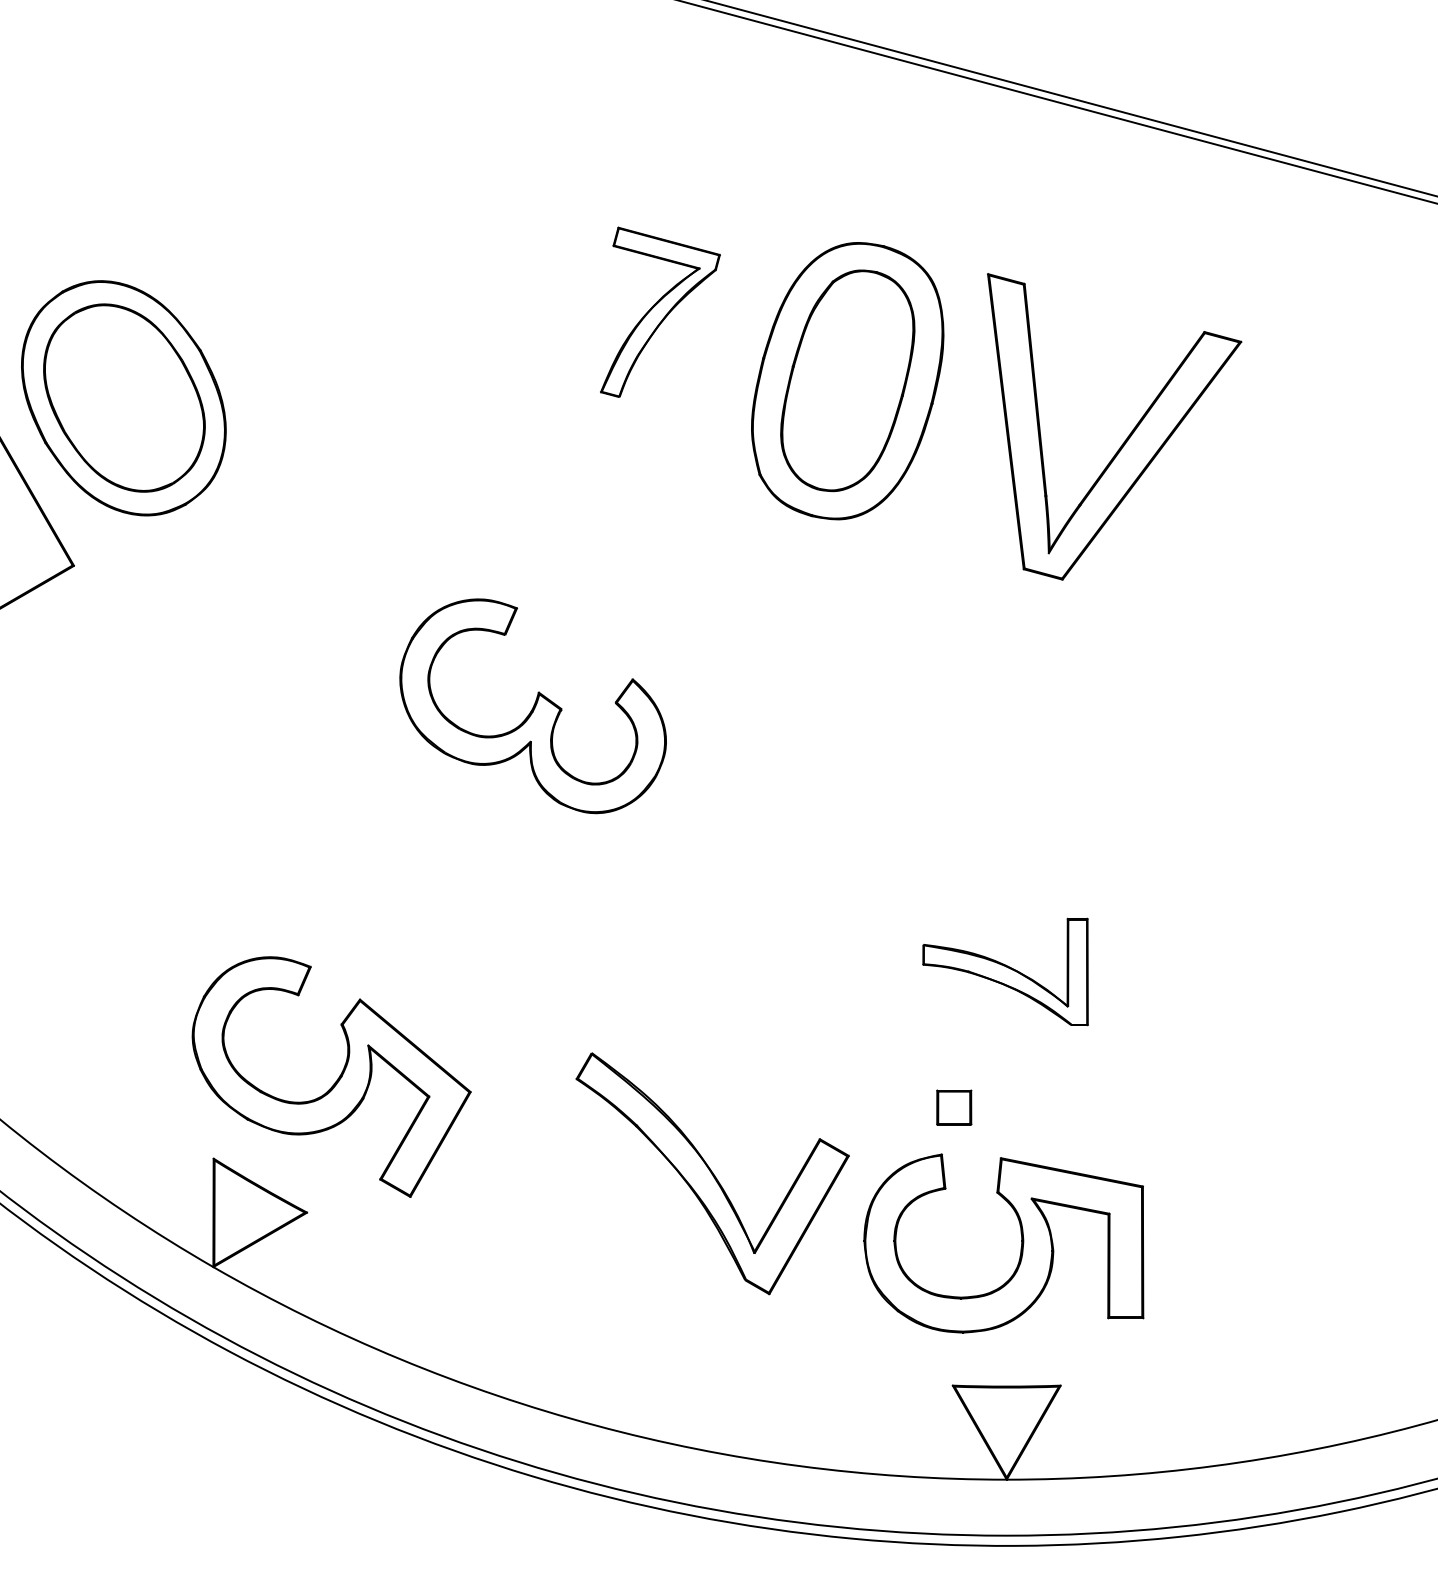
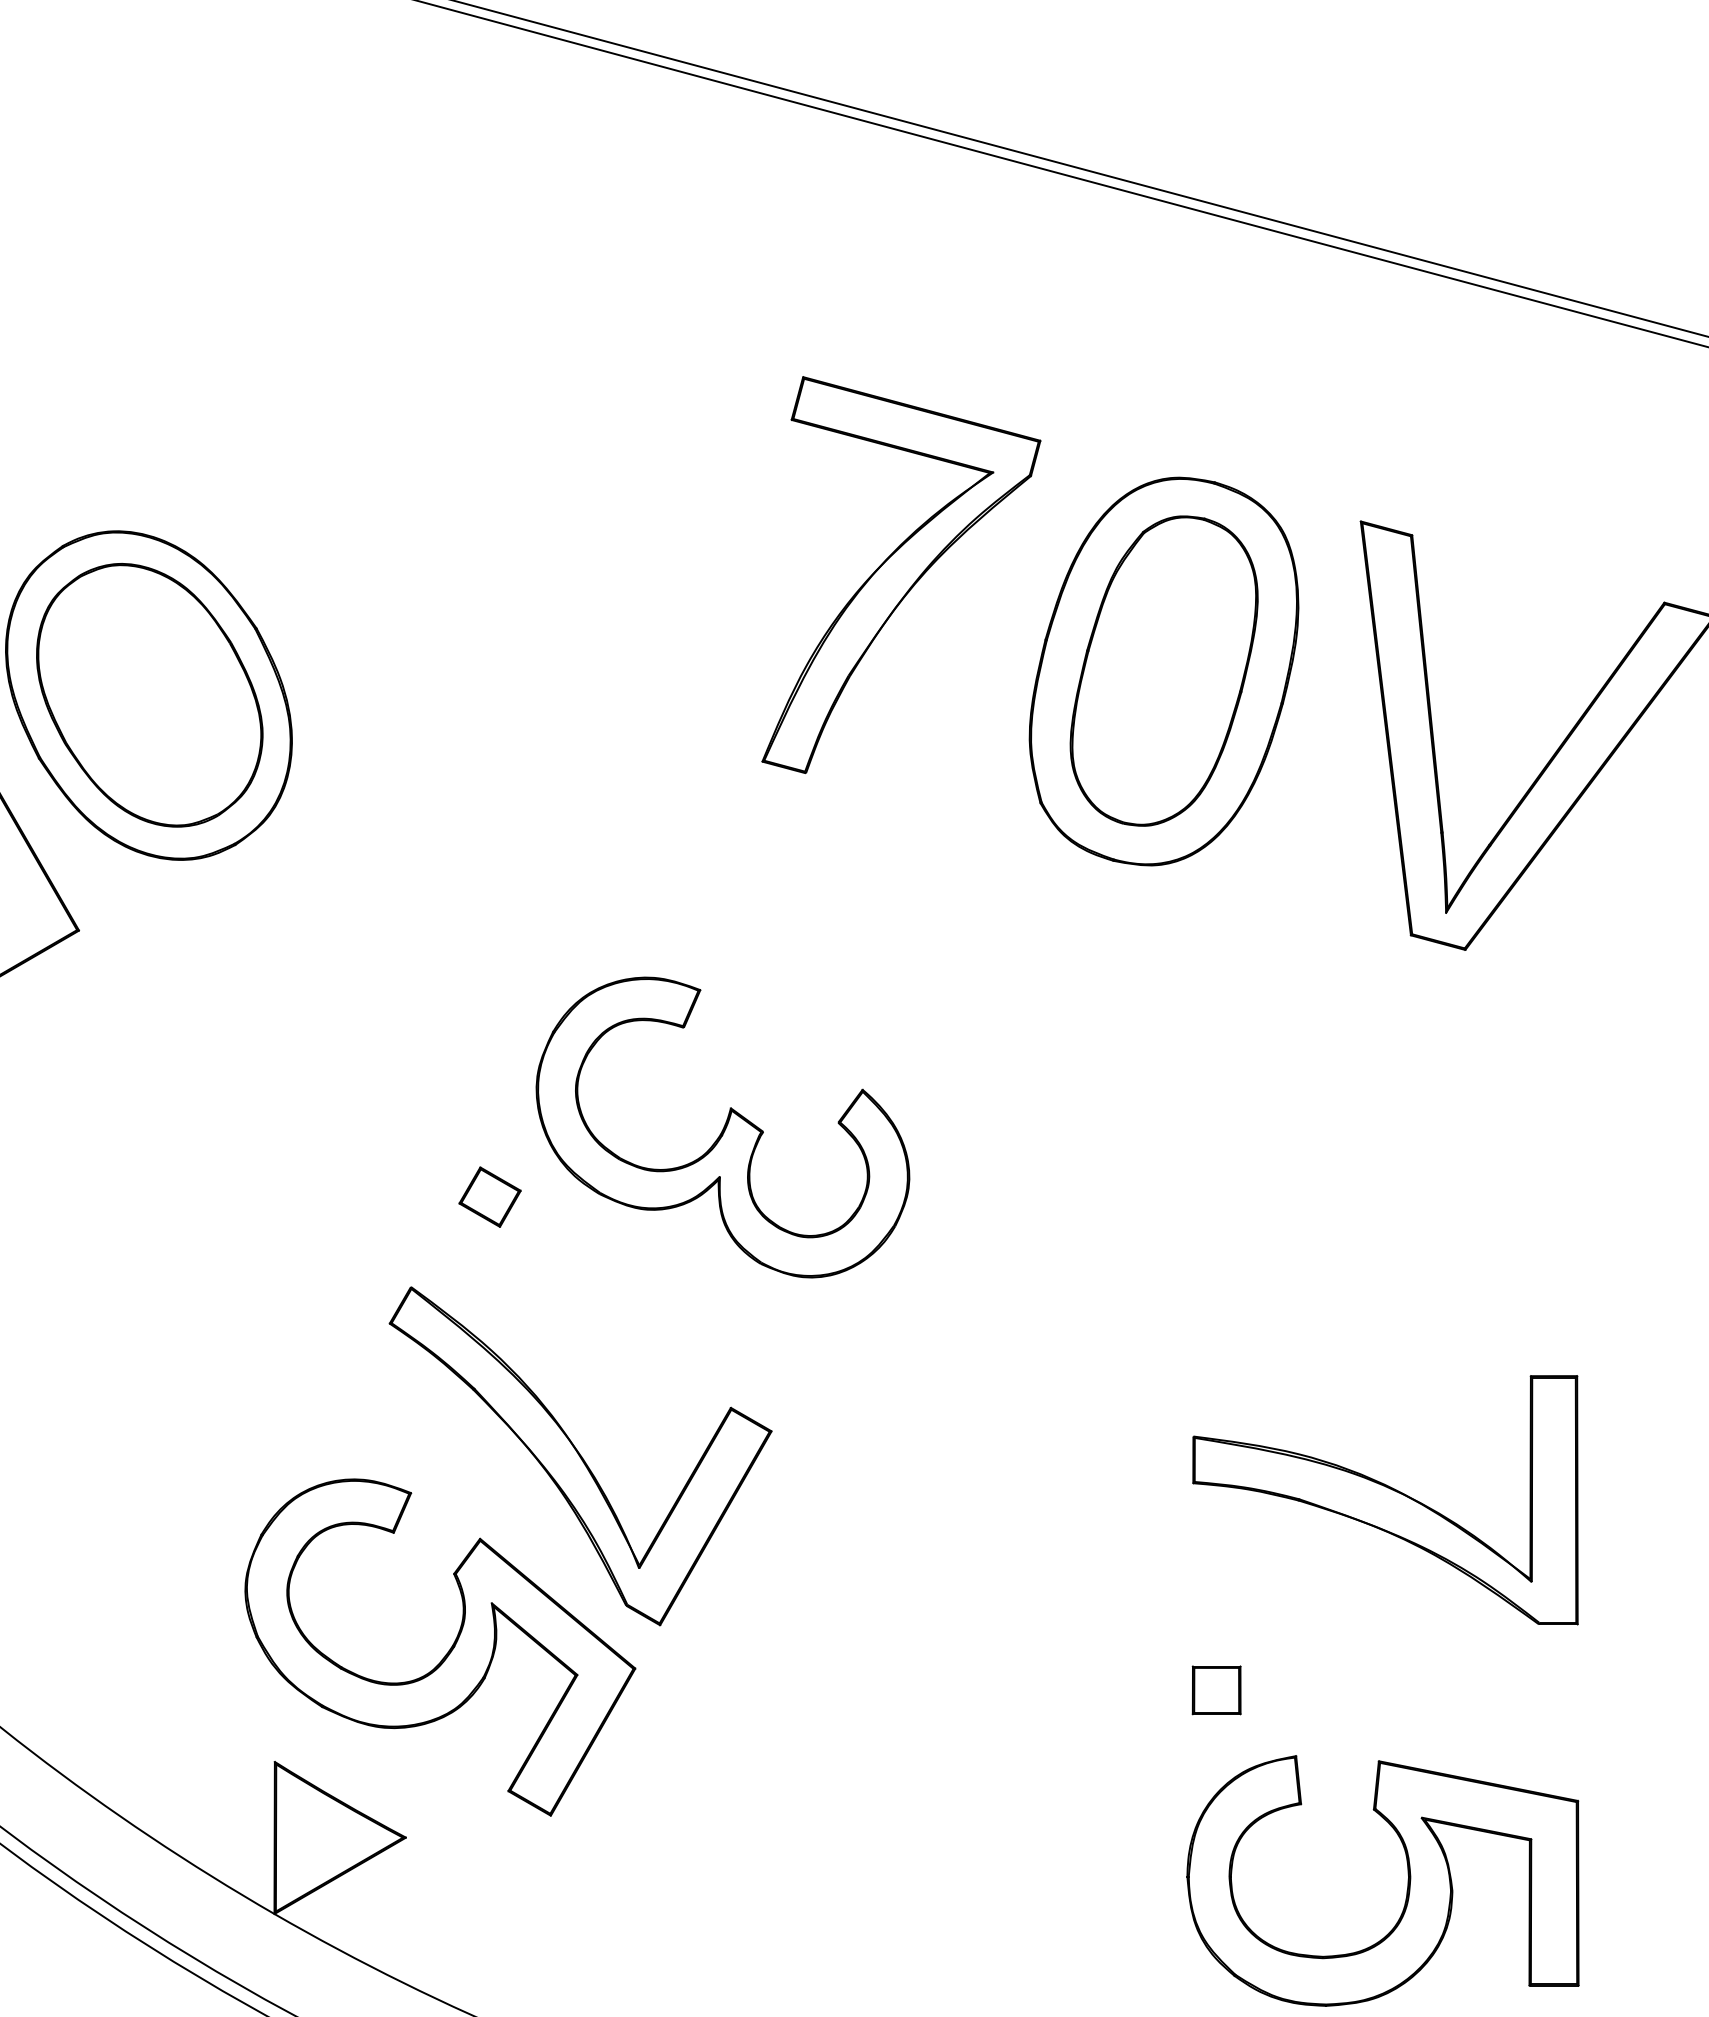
part: (660, 312) -> (901, 575), size x1.67
part: (366, 755) -> (489, 1196), added
part: (1005, 971) -> (1385, 1499), size x1.67
part: (954, 1107) -> (1217, 1690), moved
part: (712, 1173) -> (580, 1455), moved

